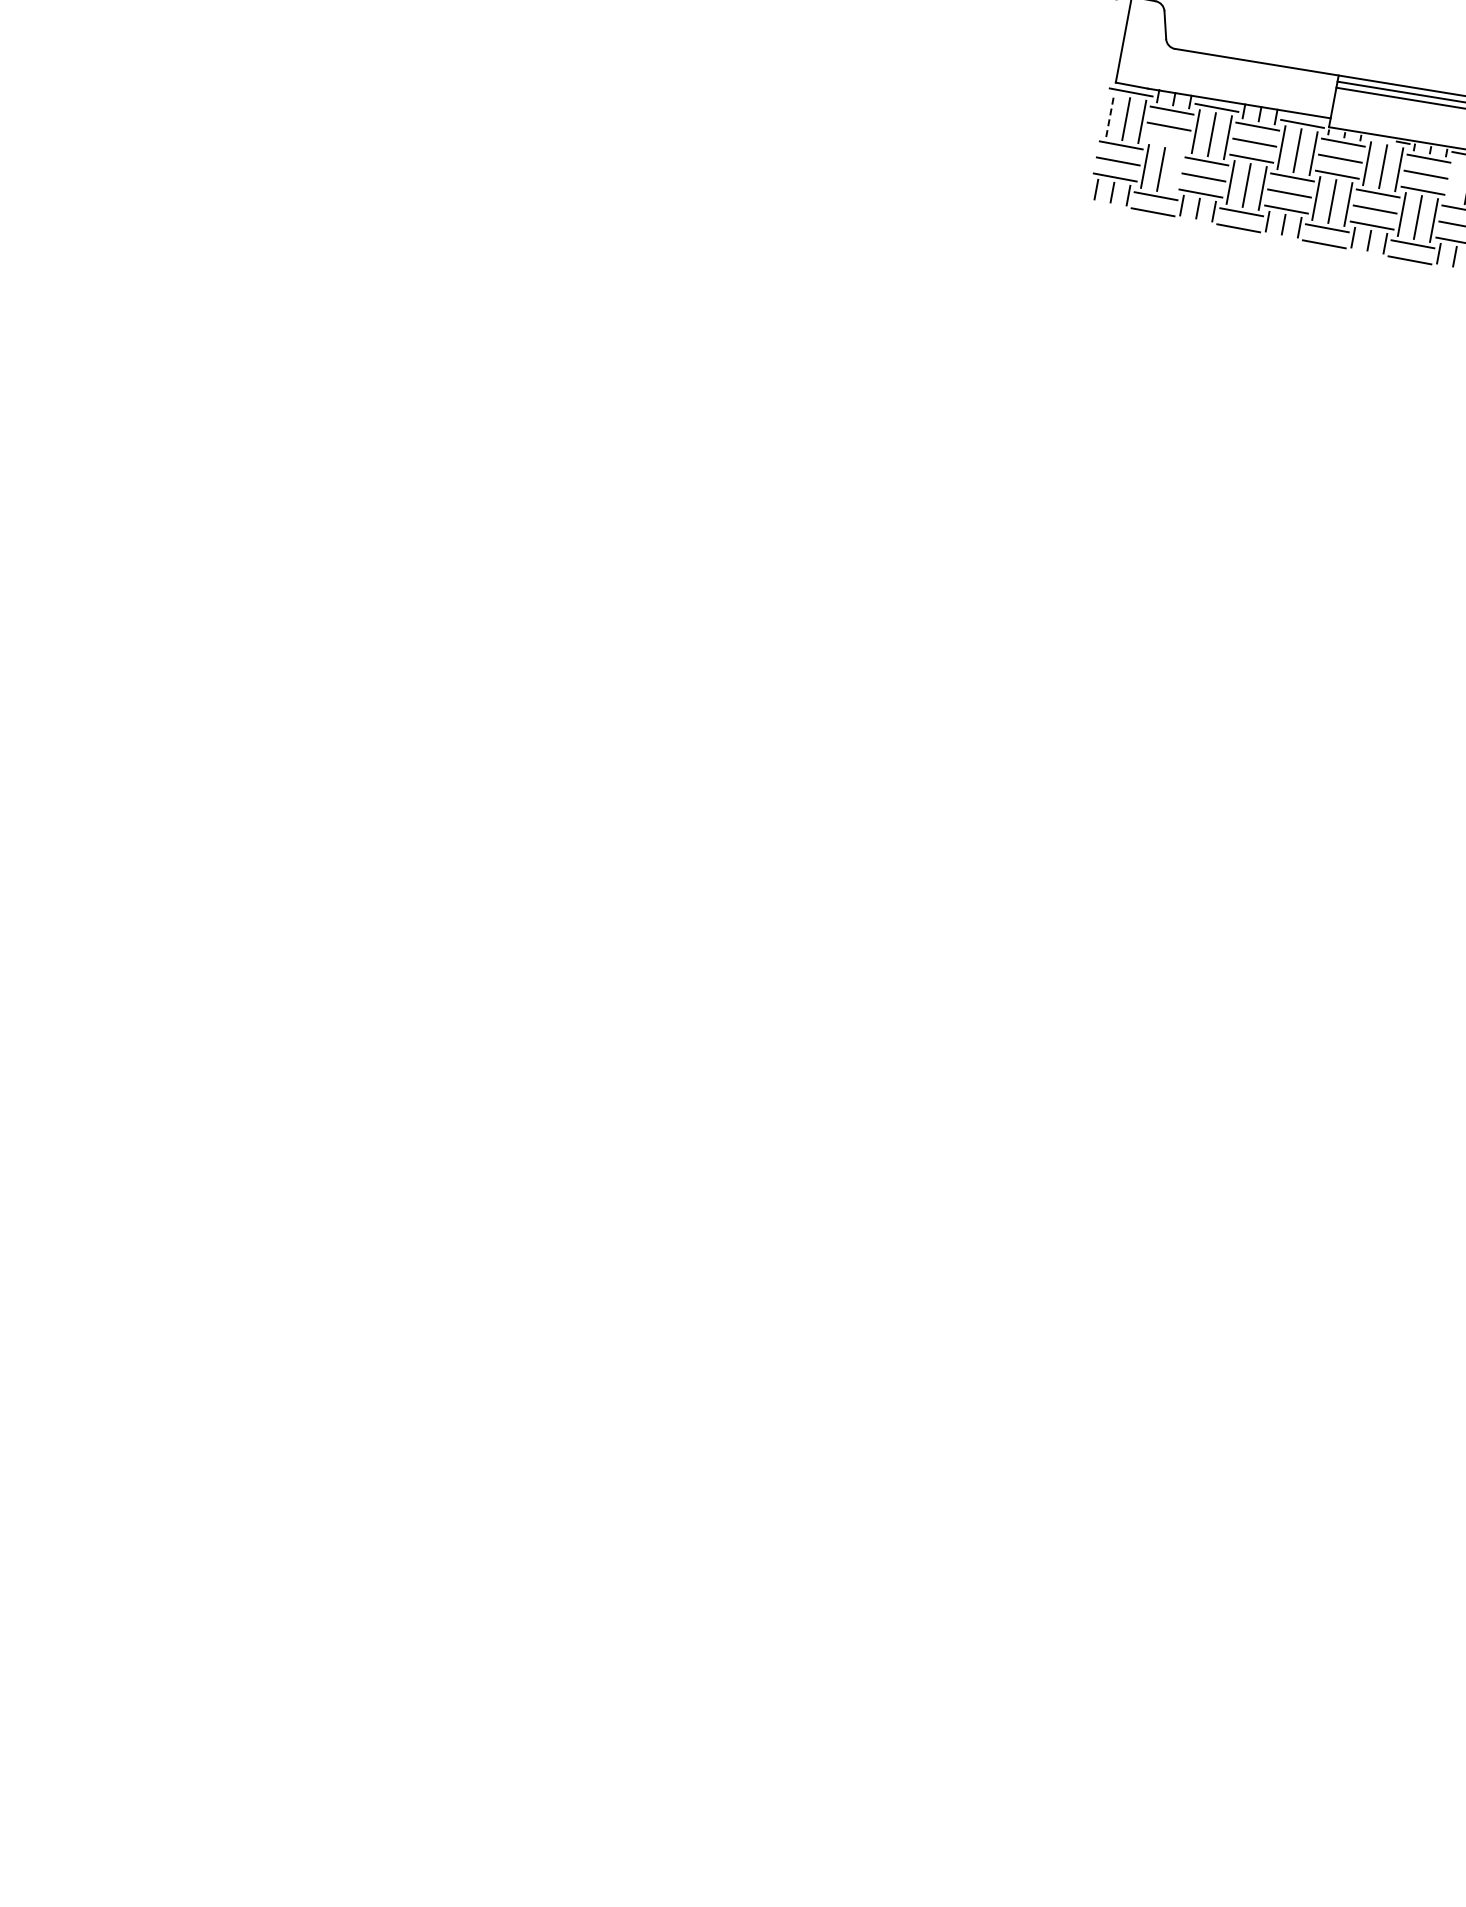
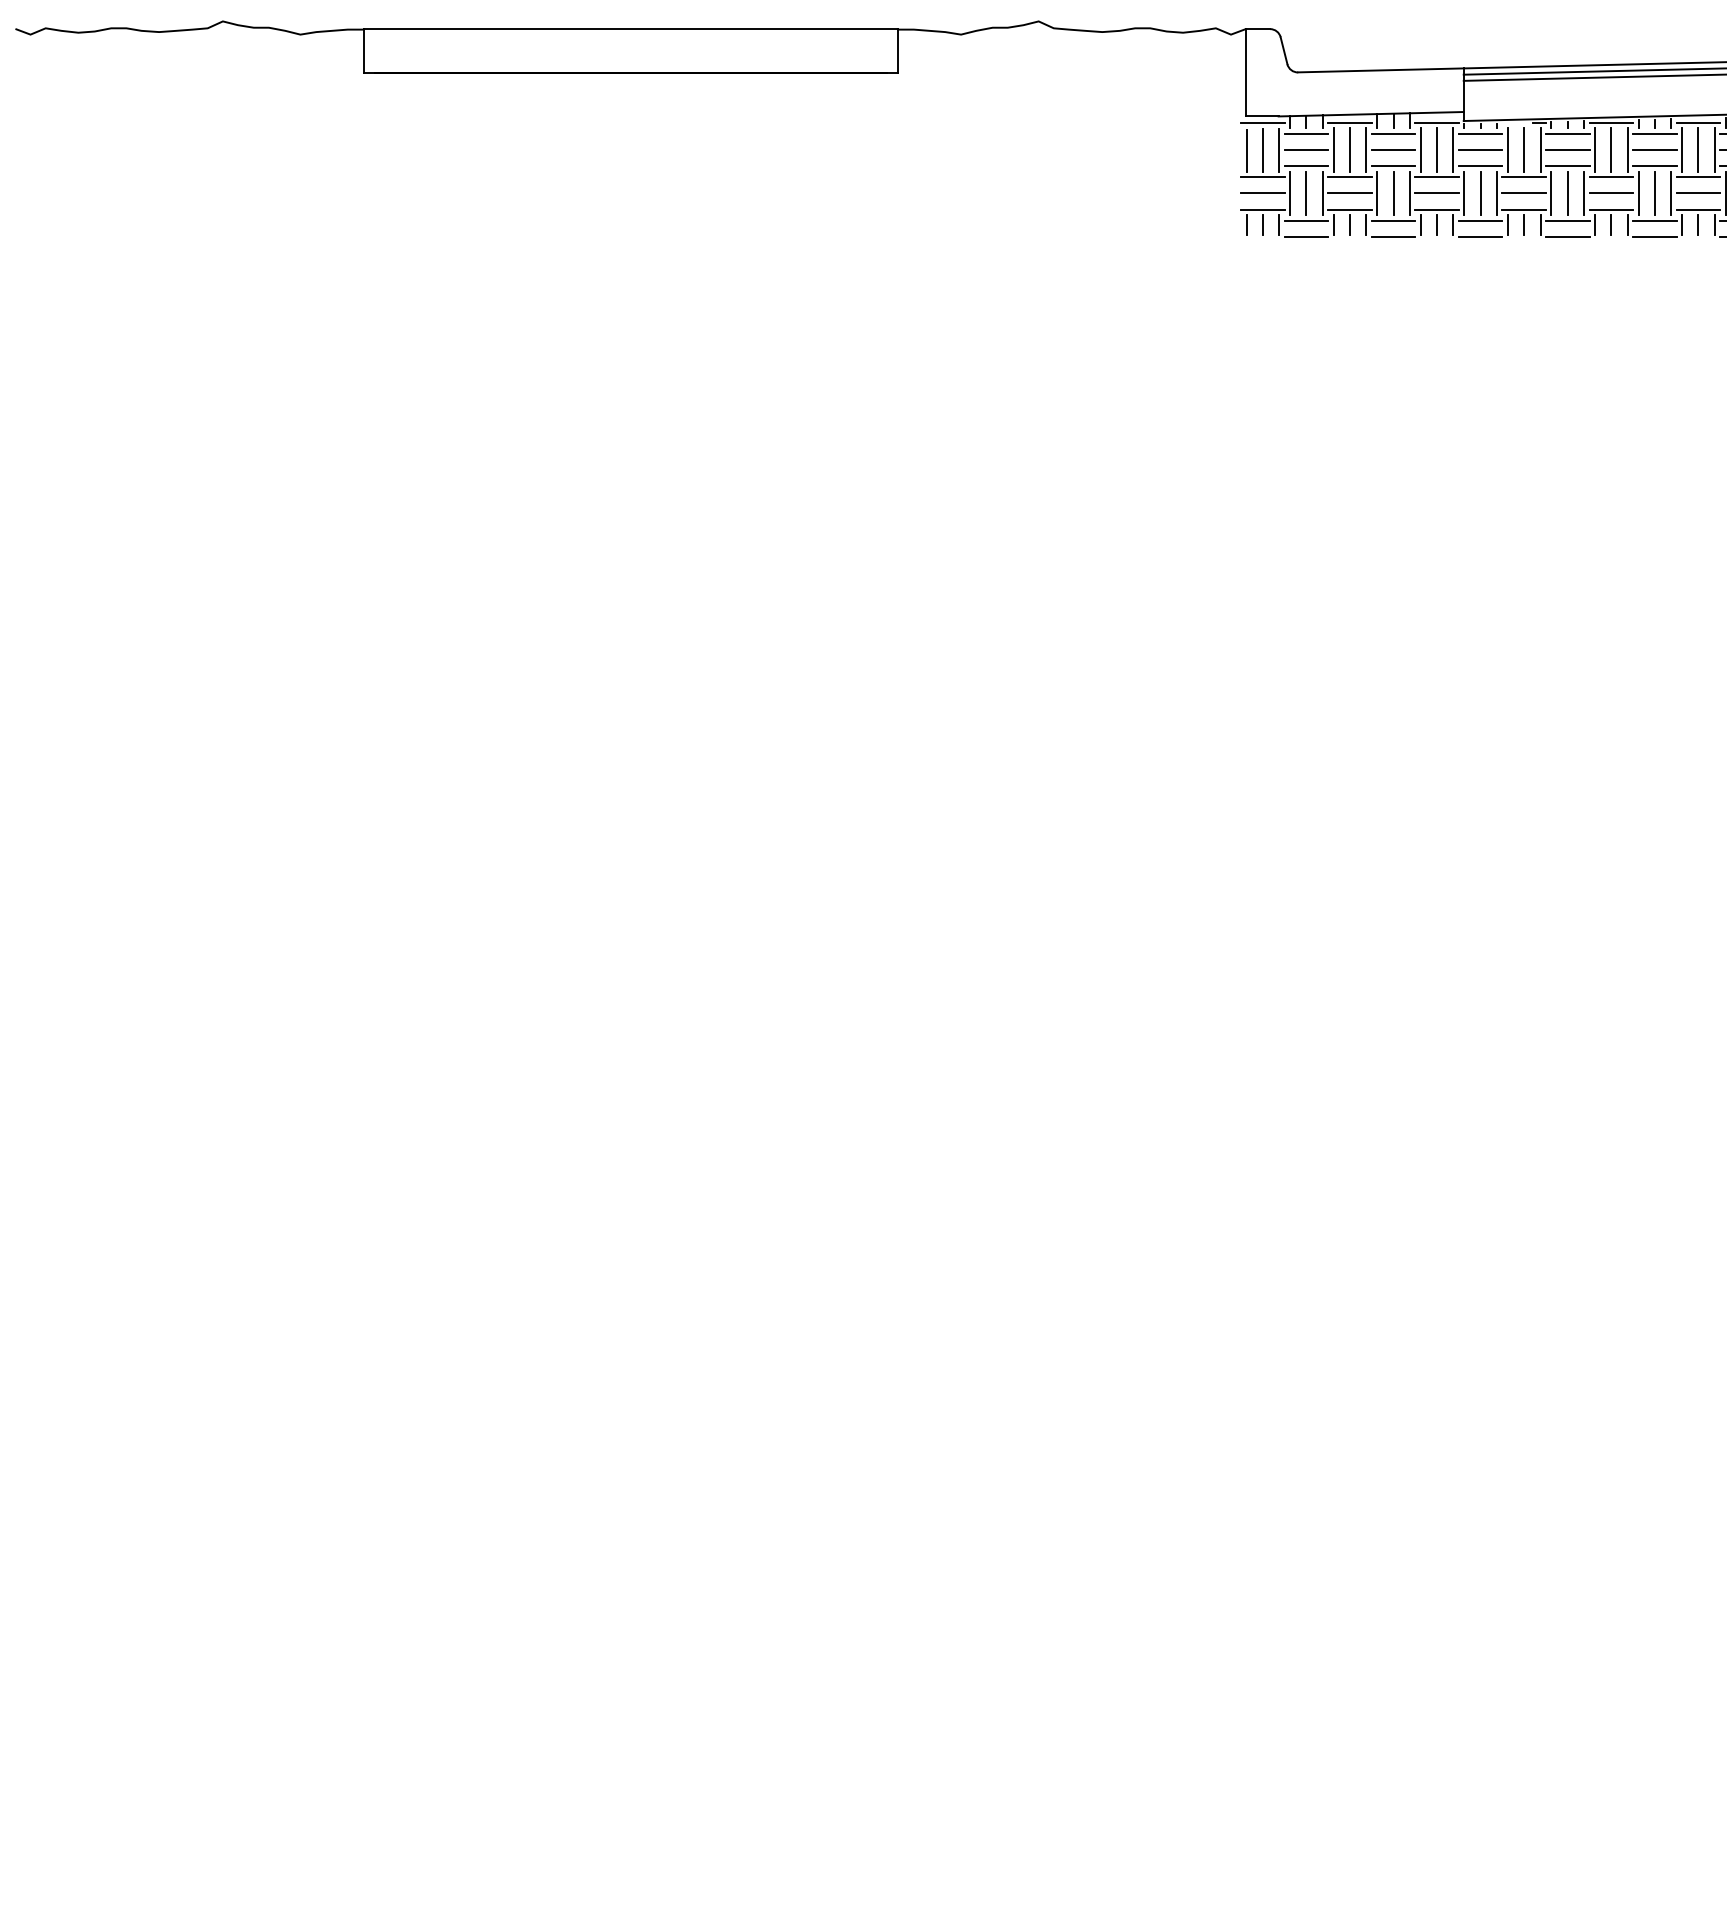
line: (1110, 116) -> (1246, 150), dashed -> solid
line: (1166, 142) -> (1306, 166), added
line: (1176, 172) -> (1322, 193), added
line: (1452, 179) -> (1594, 149), added

